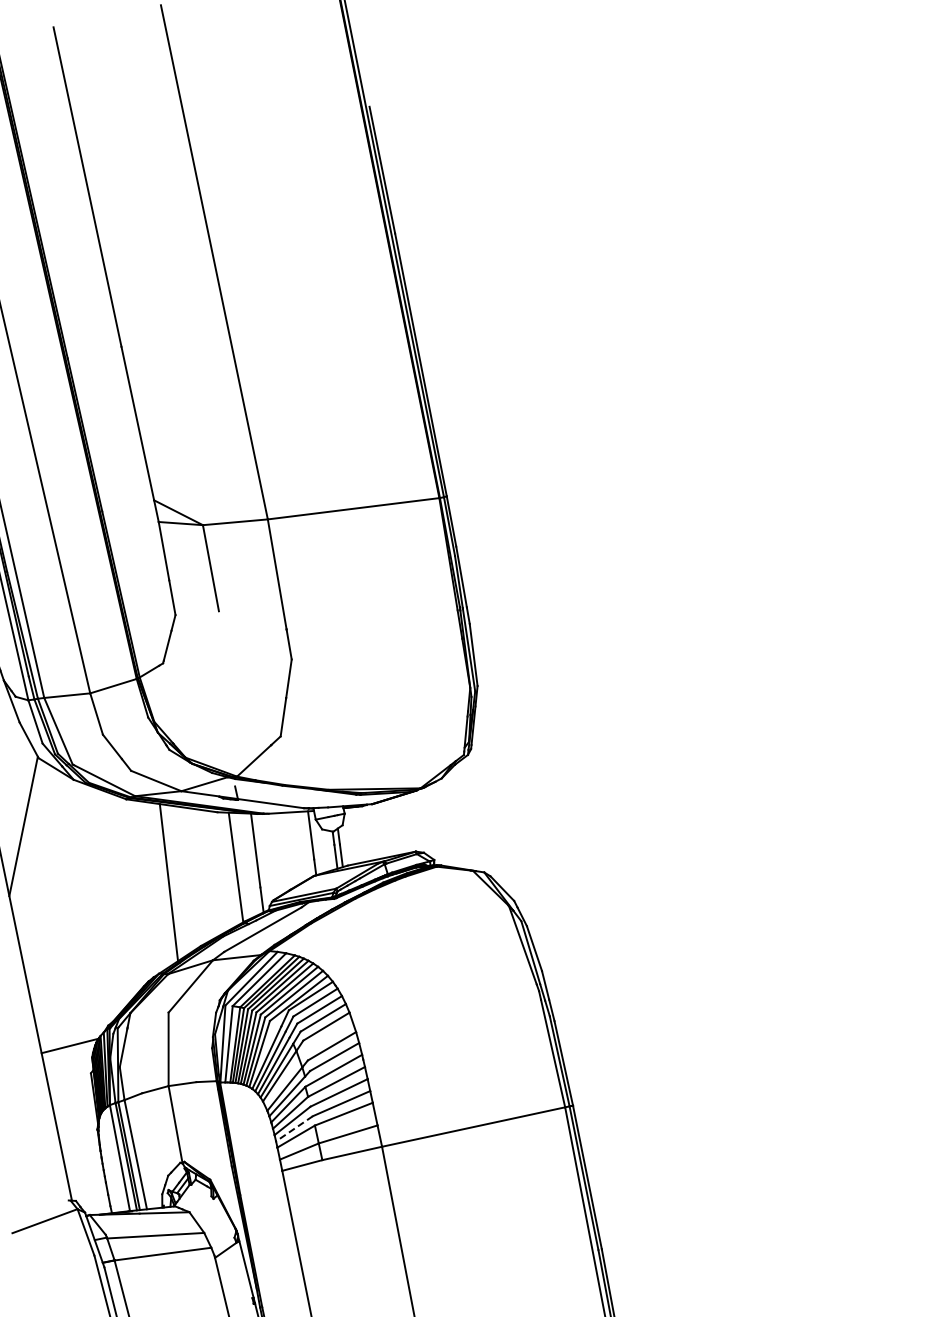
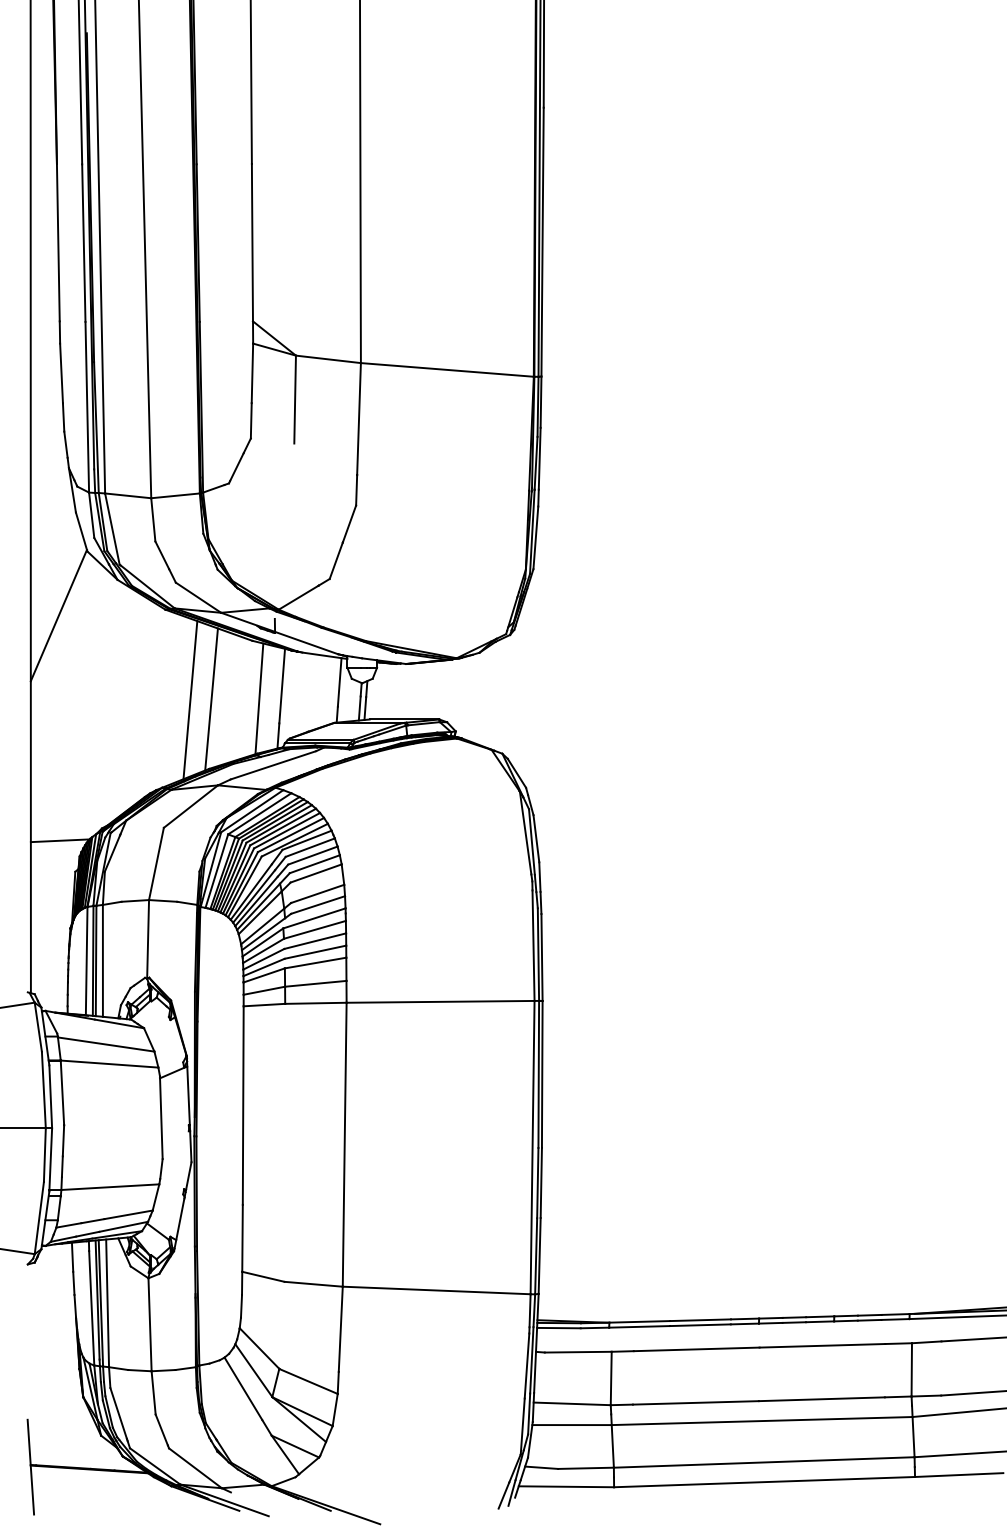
line: (189, 877) -> (211, 699), added
line: (293, 1128) -> (263, 967), dashed -> solid

